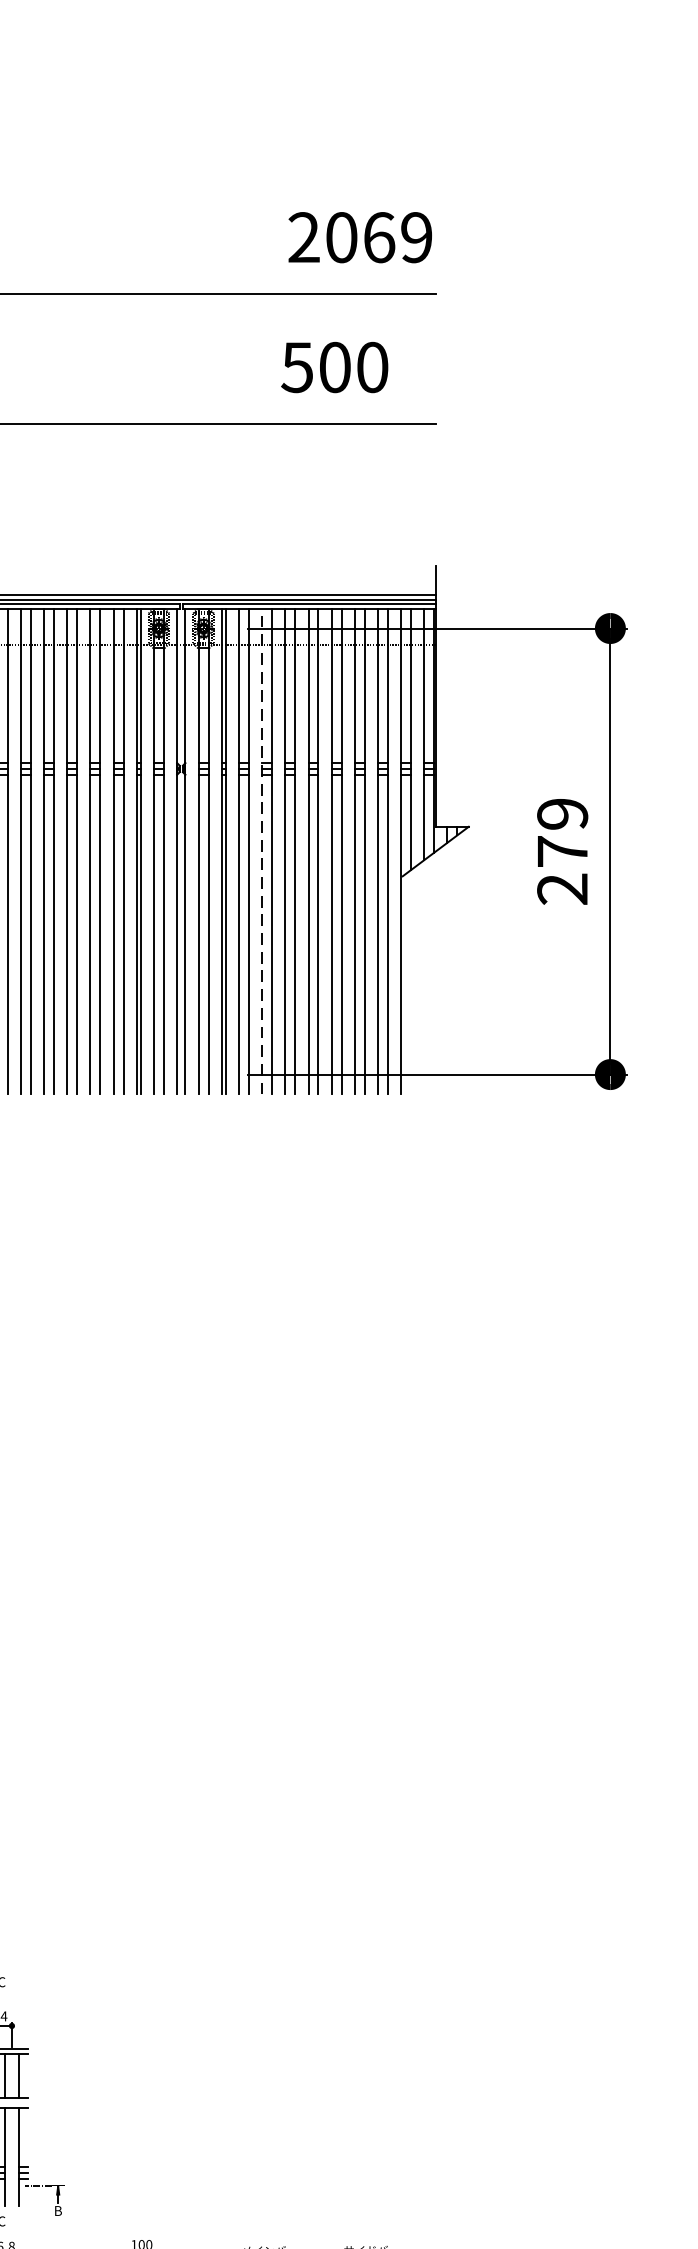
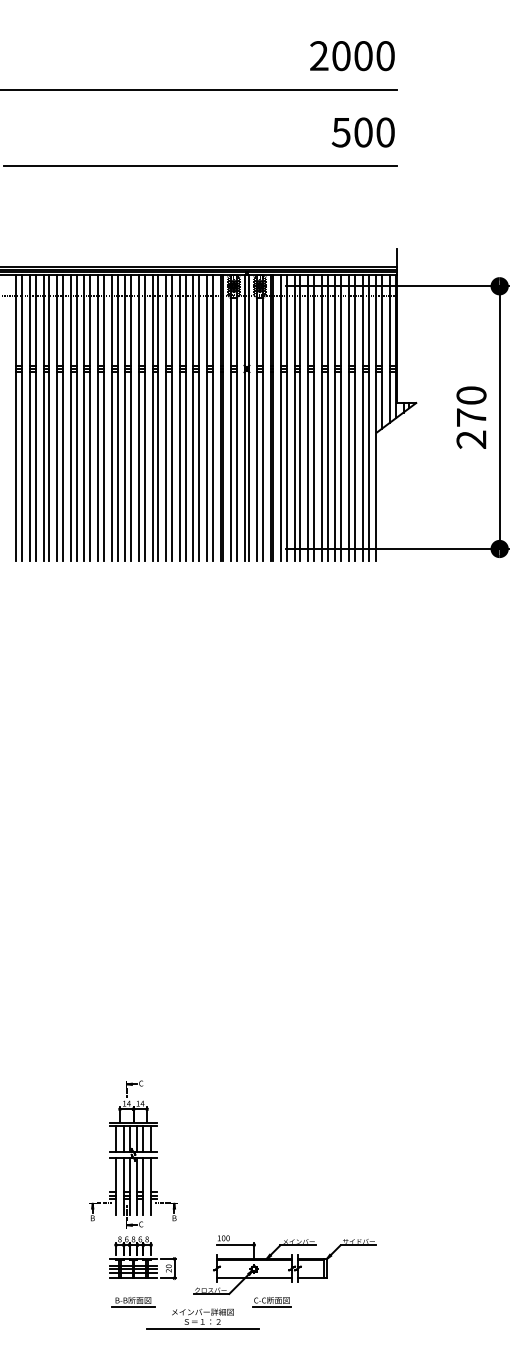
text: (397, 238) -> (374, 56), 2069 -> 2000
text: (333, 367) -> (362, 132), moved
text: (562, 813) -> (471, 395), 279 -> 270
line: (262, 851) -> (294, 417), dashed -> solid

